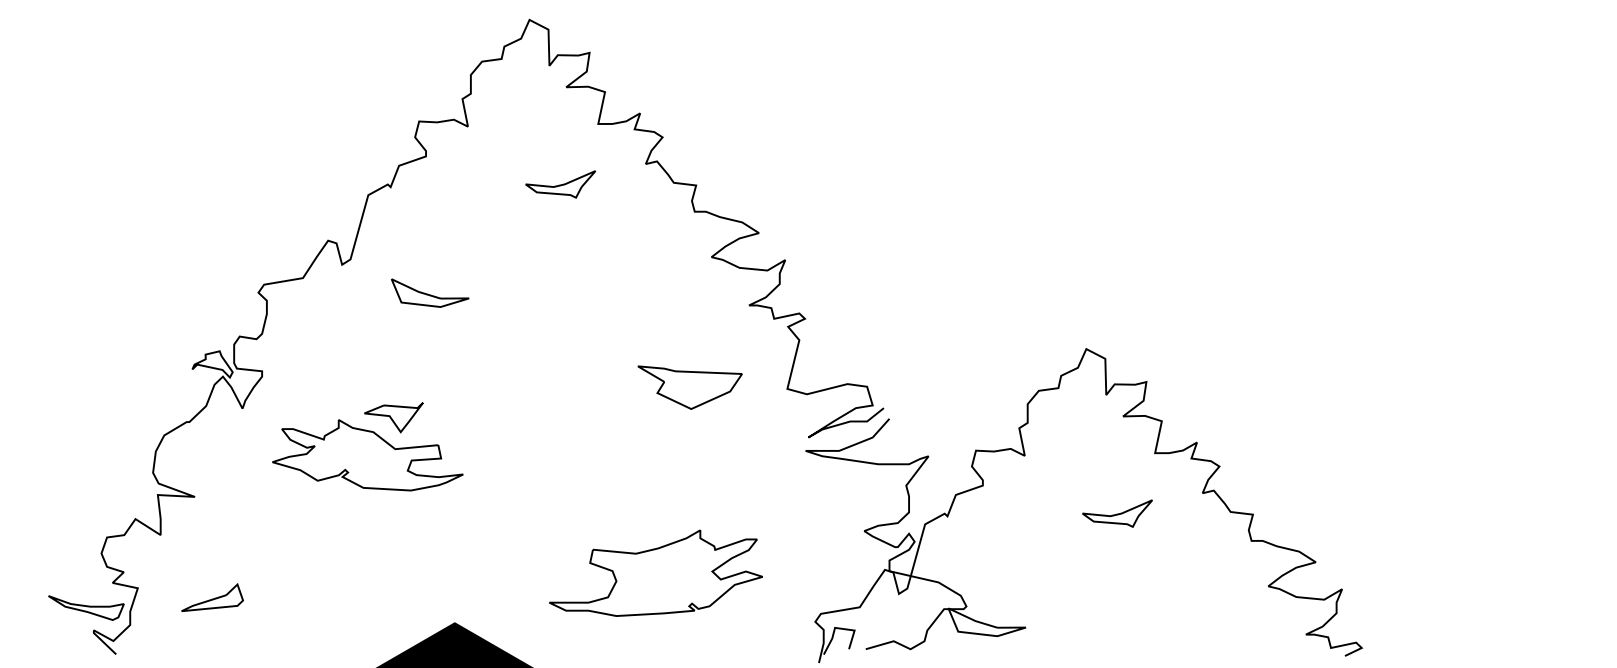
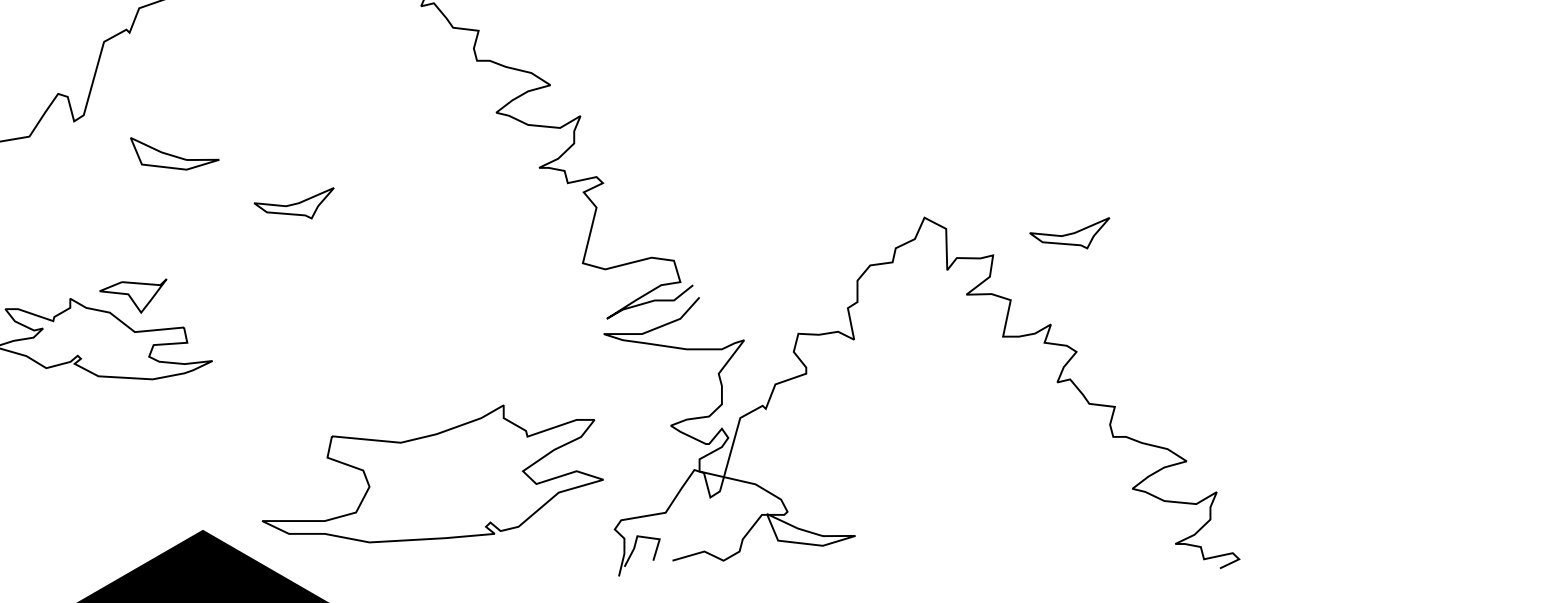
part: (560, 184) -> (293, 203), moved
part: (689, 387) -> (471, 261), removed
part: (1117, 513) -> (1069, 233), moved
part: (655, 572) -> (432, 473), size x1.4

